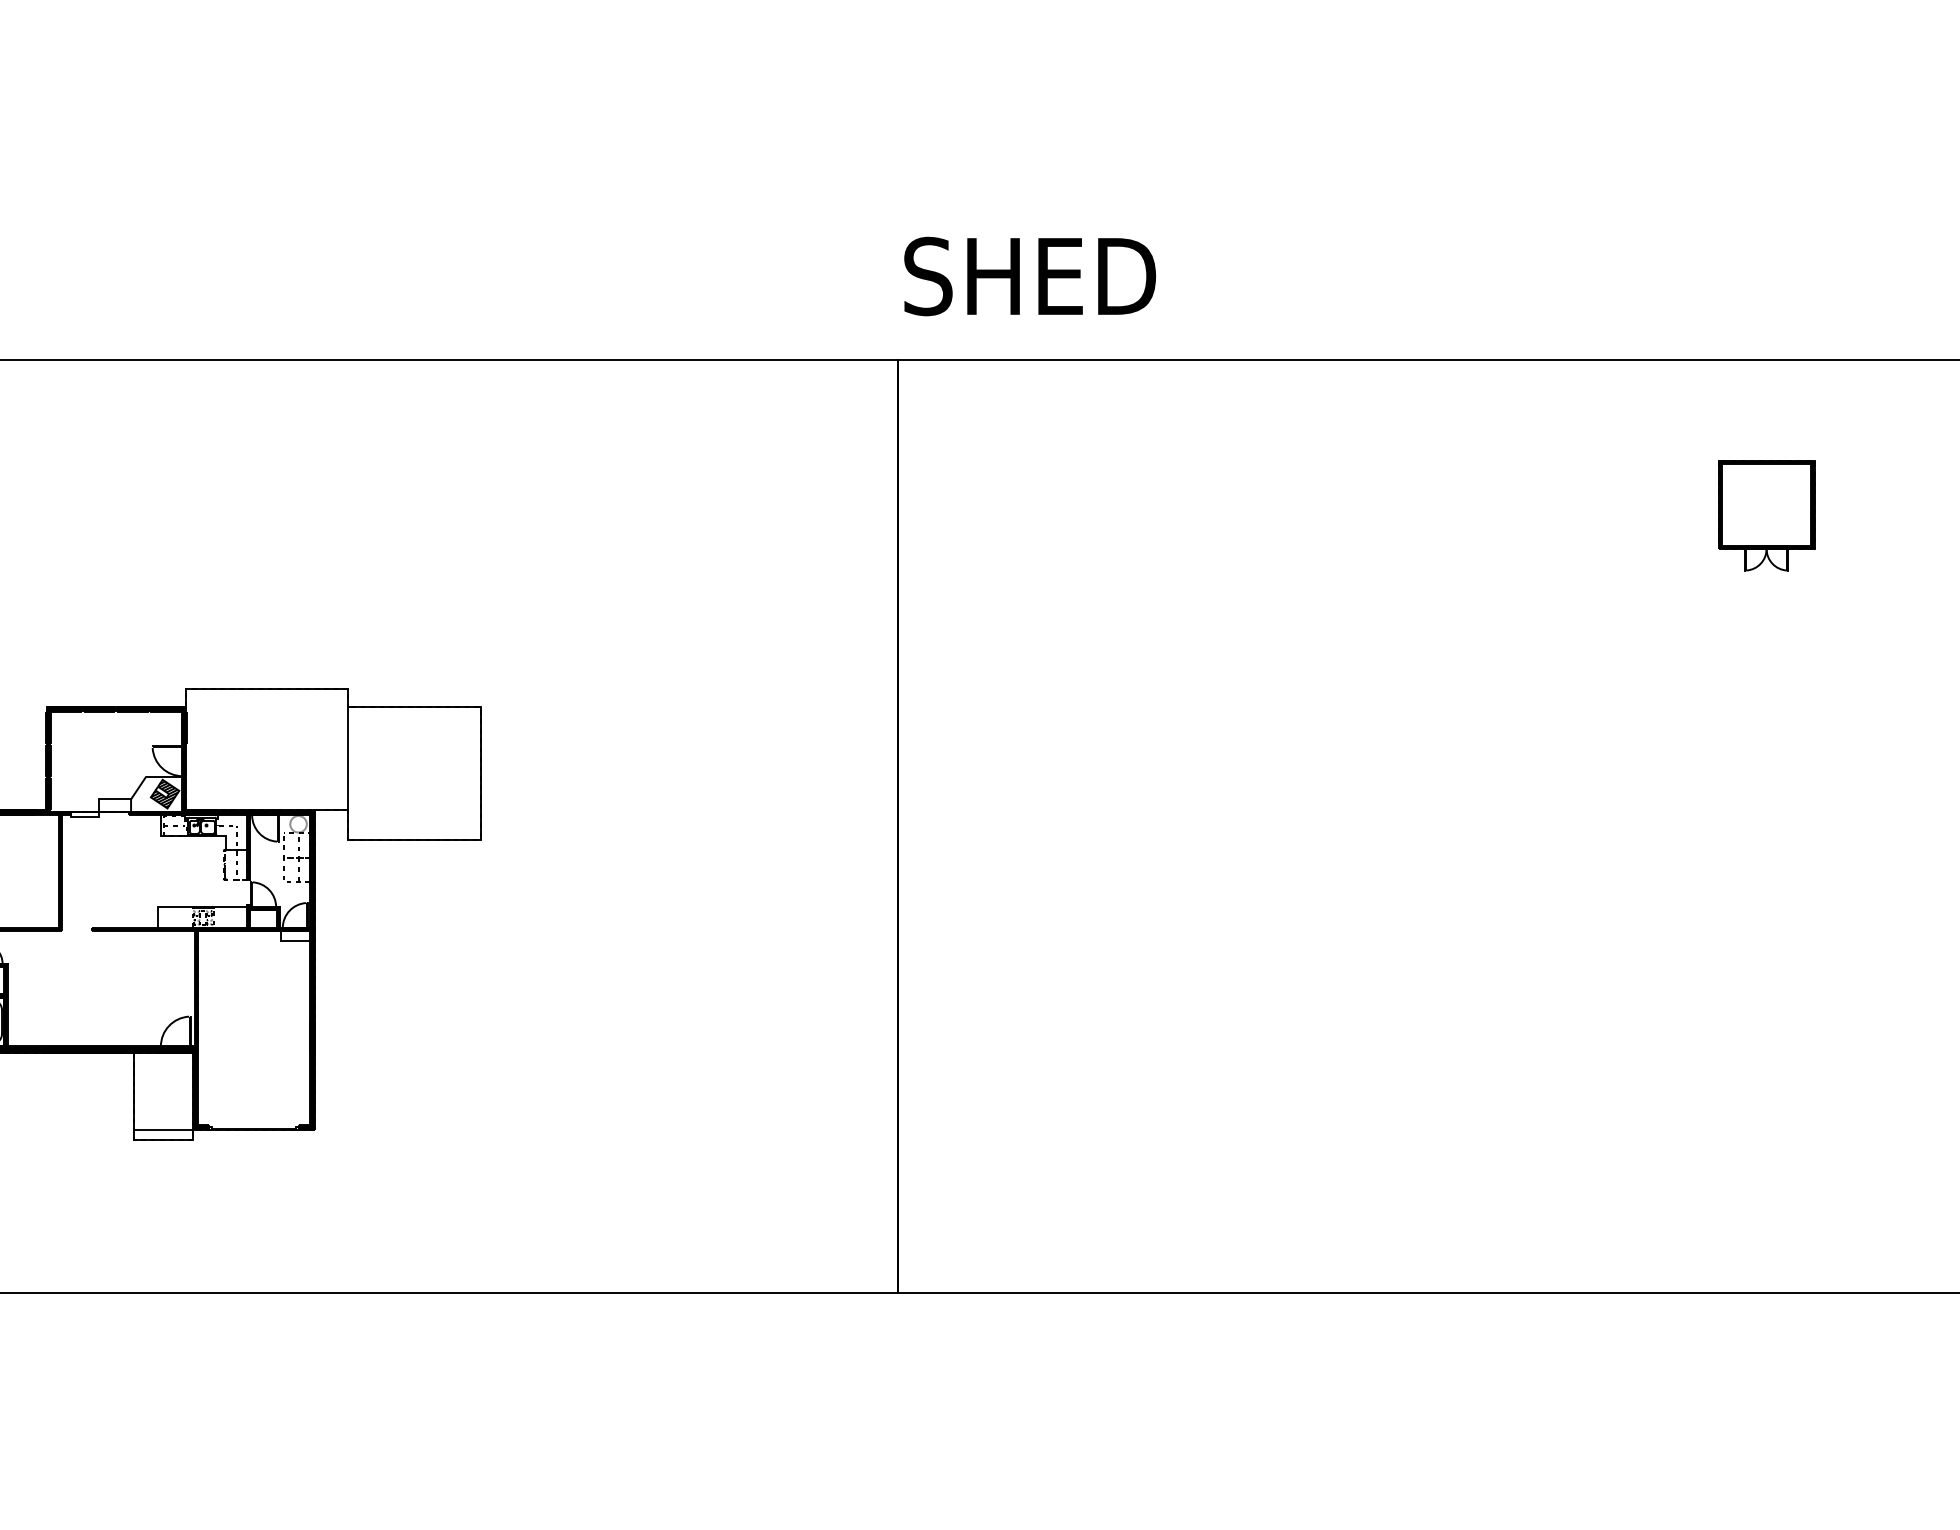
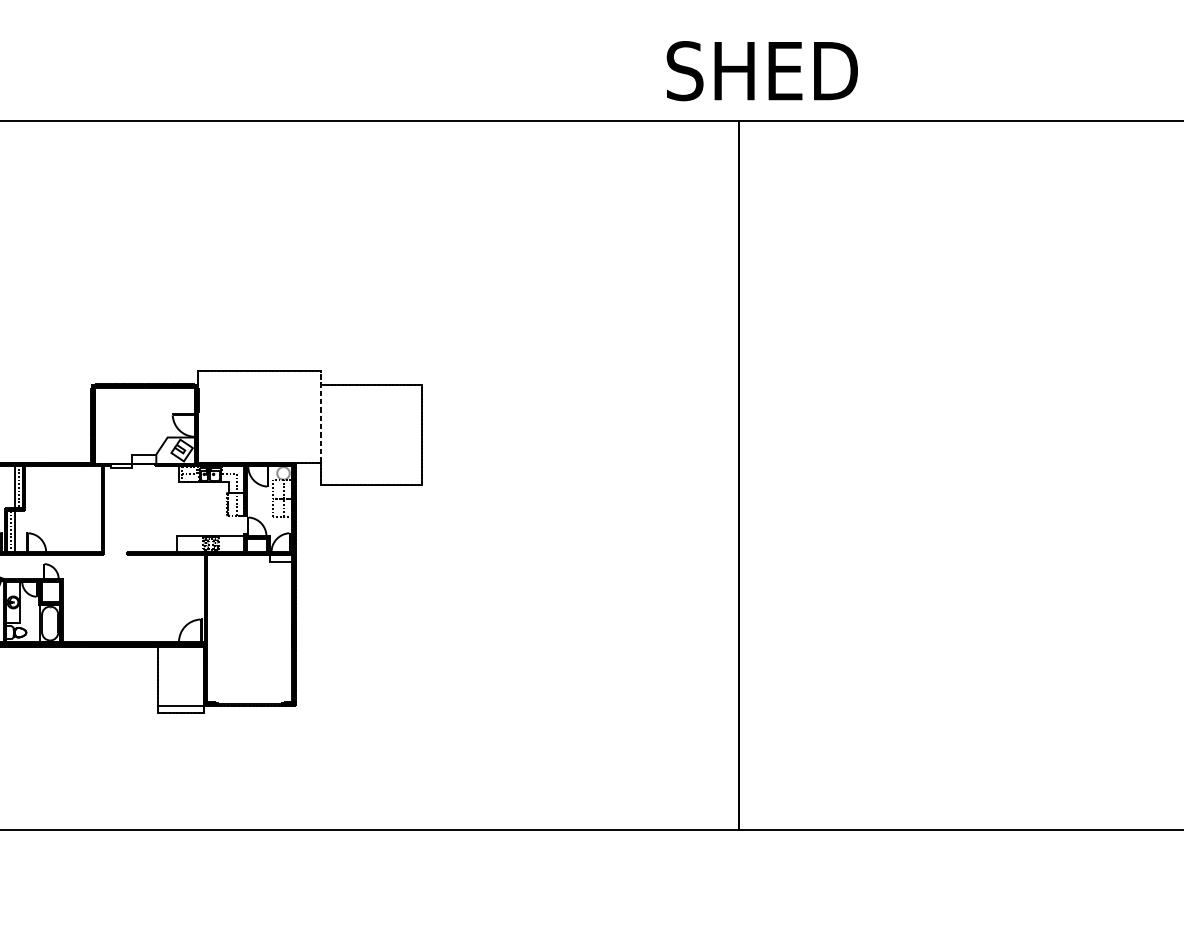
text: (1029, 276) -> (761, 71), moved
line: (348, 749) -> (321, 416), solid -> dashed
hatch: (164, 793) -> (181, 450), removed

